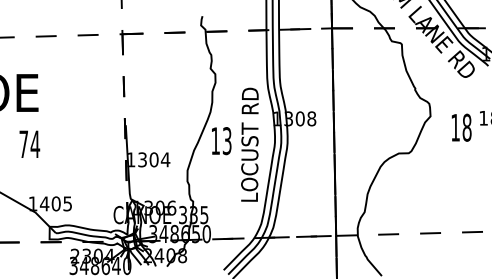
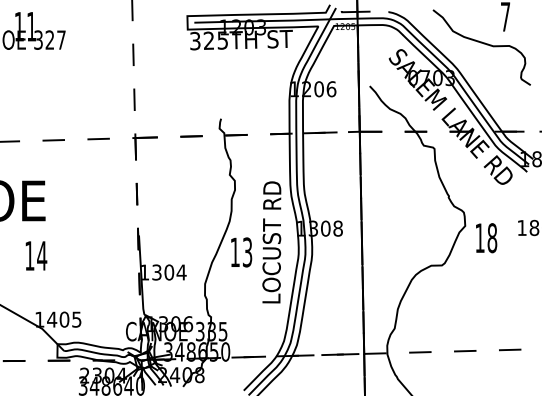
text: (461, 128) -> (486, 238), moved
text: (23, 143) -> (29, 255), 74 -> 14
text: (249, 144) -> (271, 242), moved

